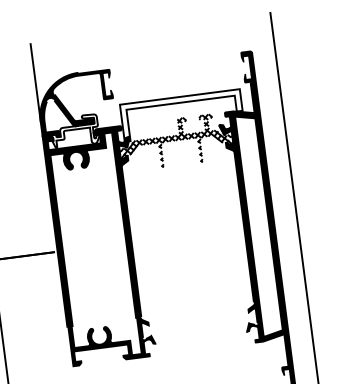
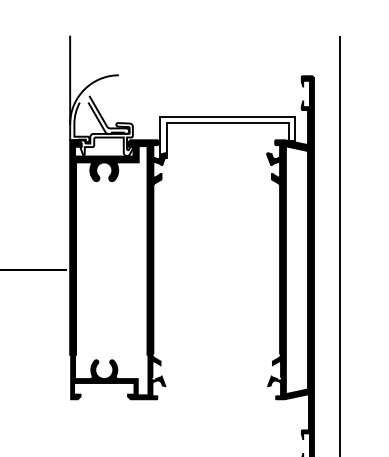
fill: (76, 103) -> (112, 108), removed
hatch: (175, 141) -> (216, 165), removed

